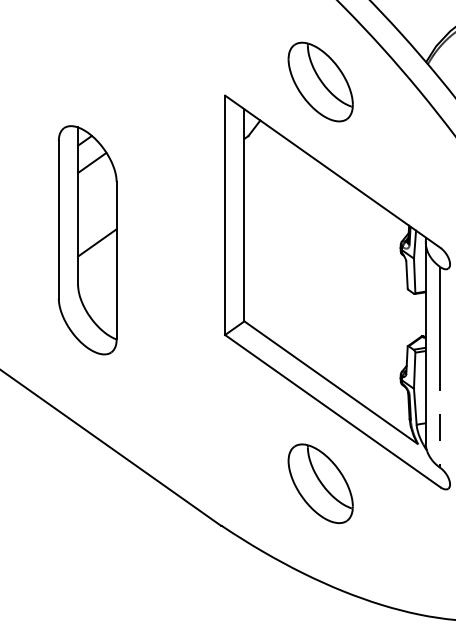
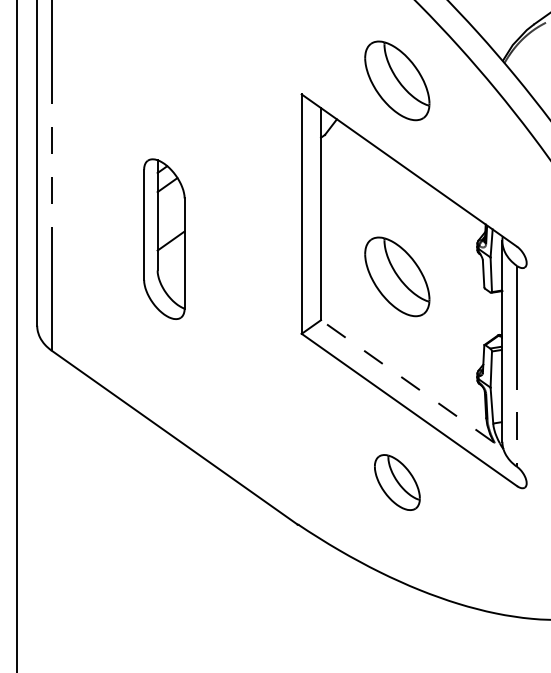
part: (87, 240) -> (164, 239), size x0.7
part: (320, 277) -> (397, 276), added
line: (330, 382) -> (407, 381), solid -> dashed
part: (320, 483) -> (397, 482), size x0.7

